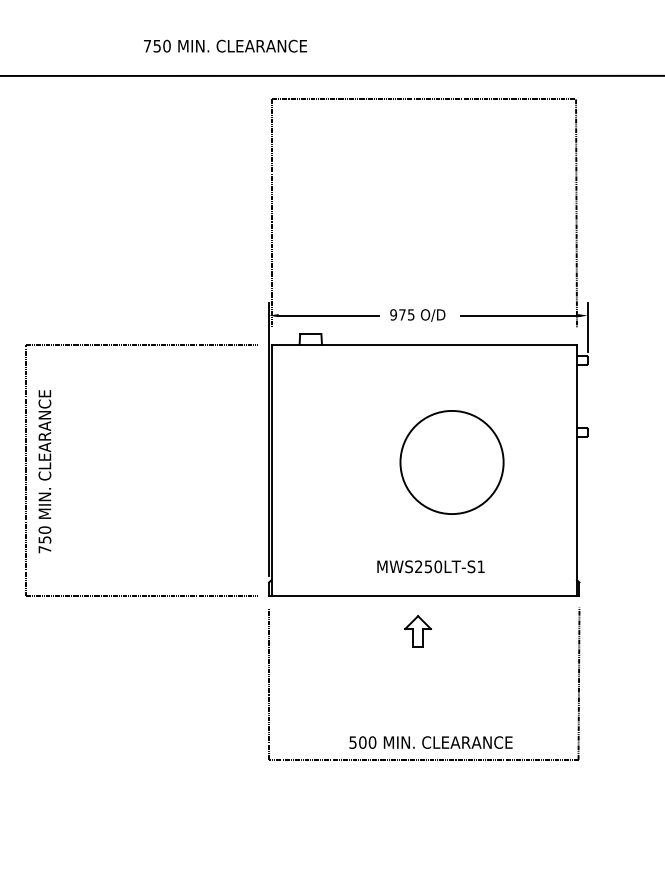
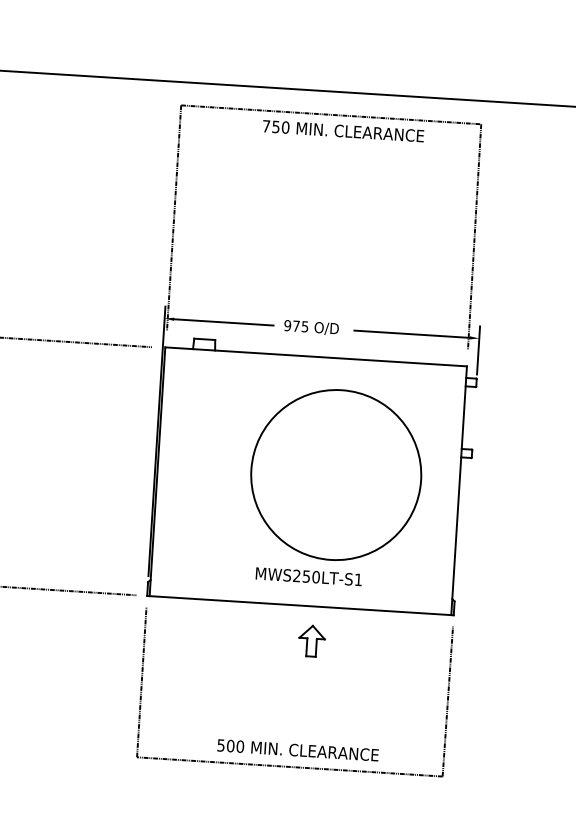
text: (225, 45) -> (343, 130), moved
circle: (452, 462) -> (336, 475), size x1.67
part: (417, 631) -> (311, 641), moved

